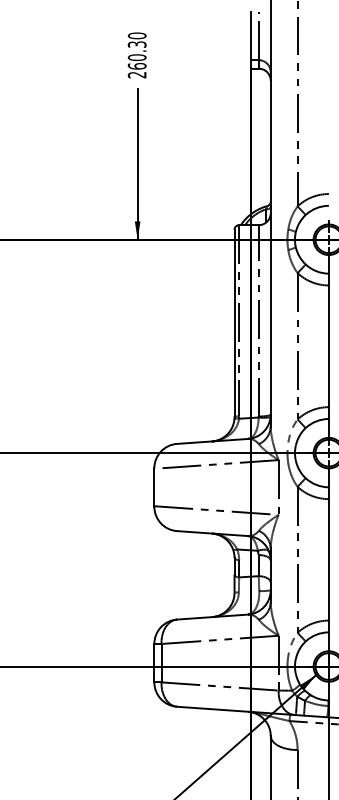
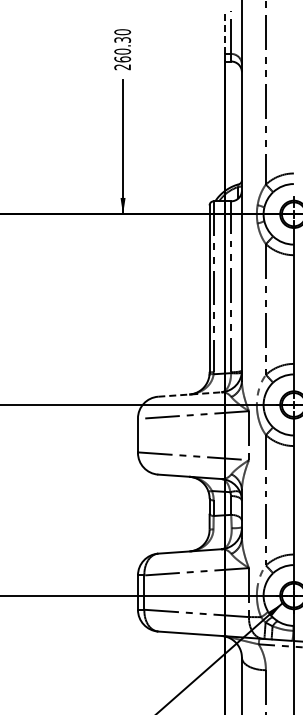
line: (251, 35) -> (224, 31), solid -> dashed
line: (212, 441) -> (189, 394), solid -> dashed

